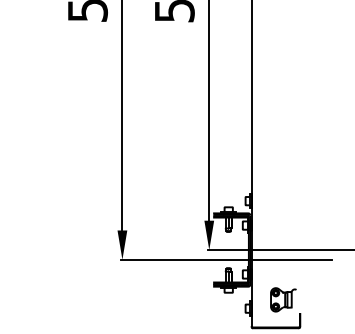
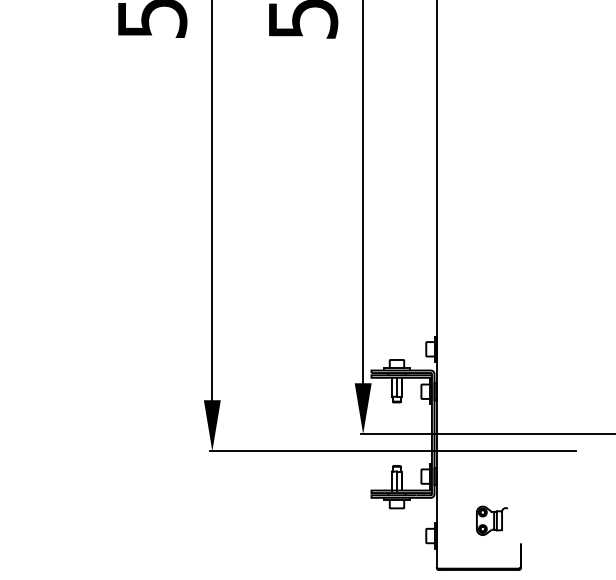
part: (283, 299) -> (492, 520), size x0.7

